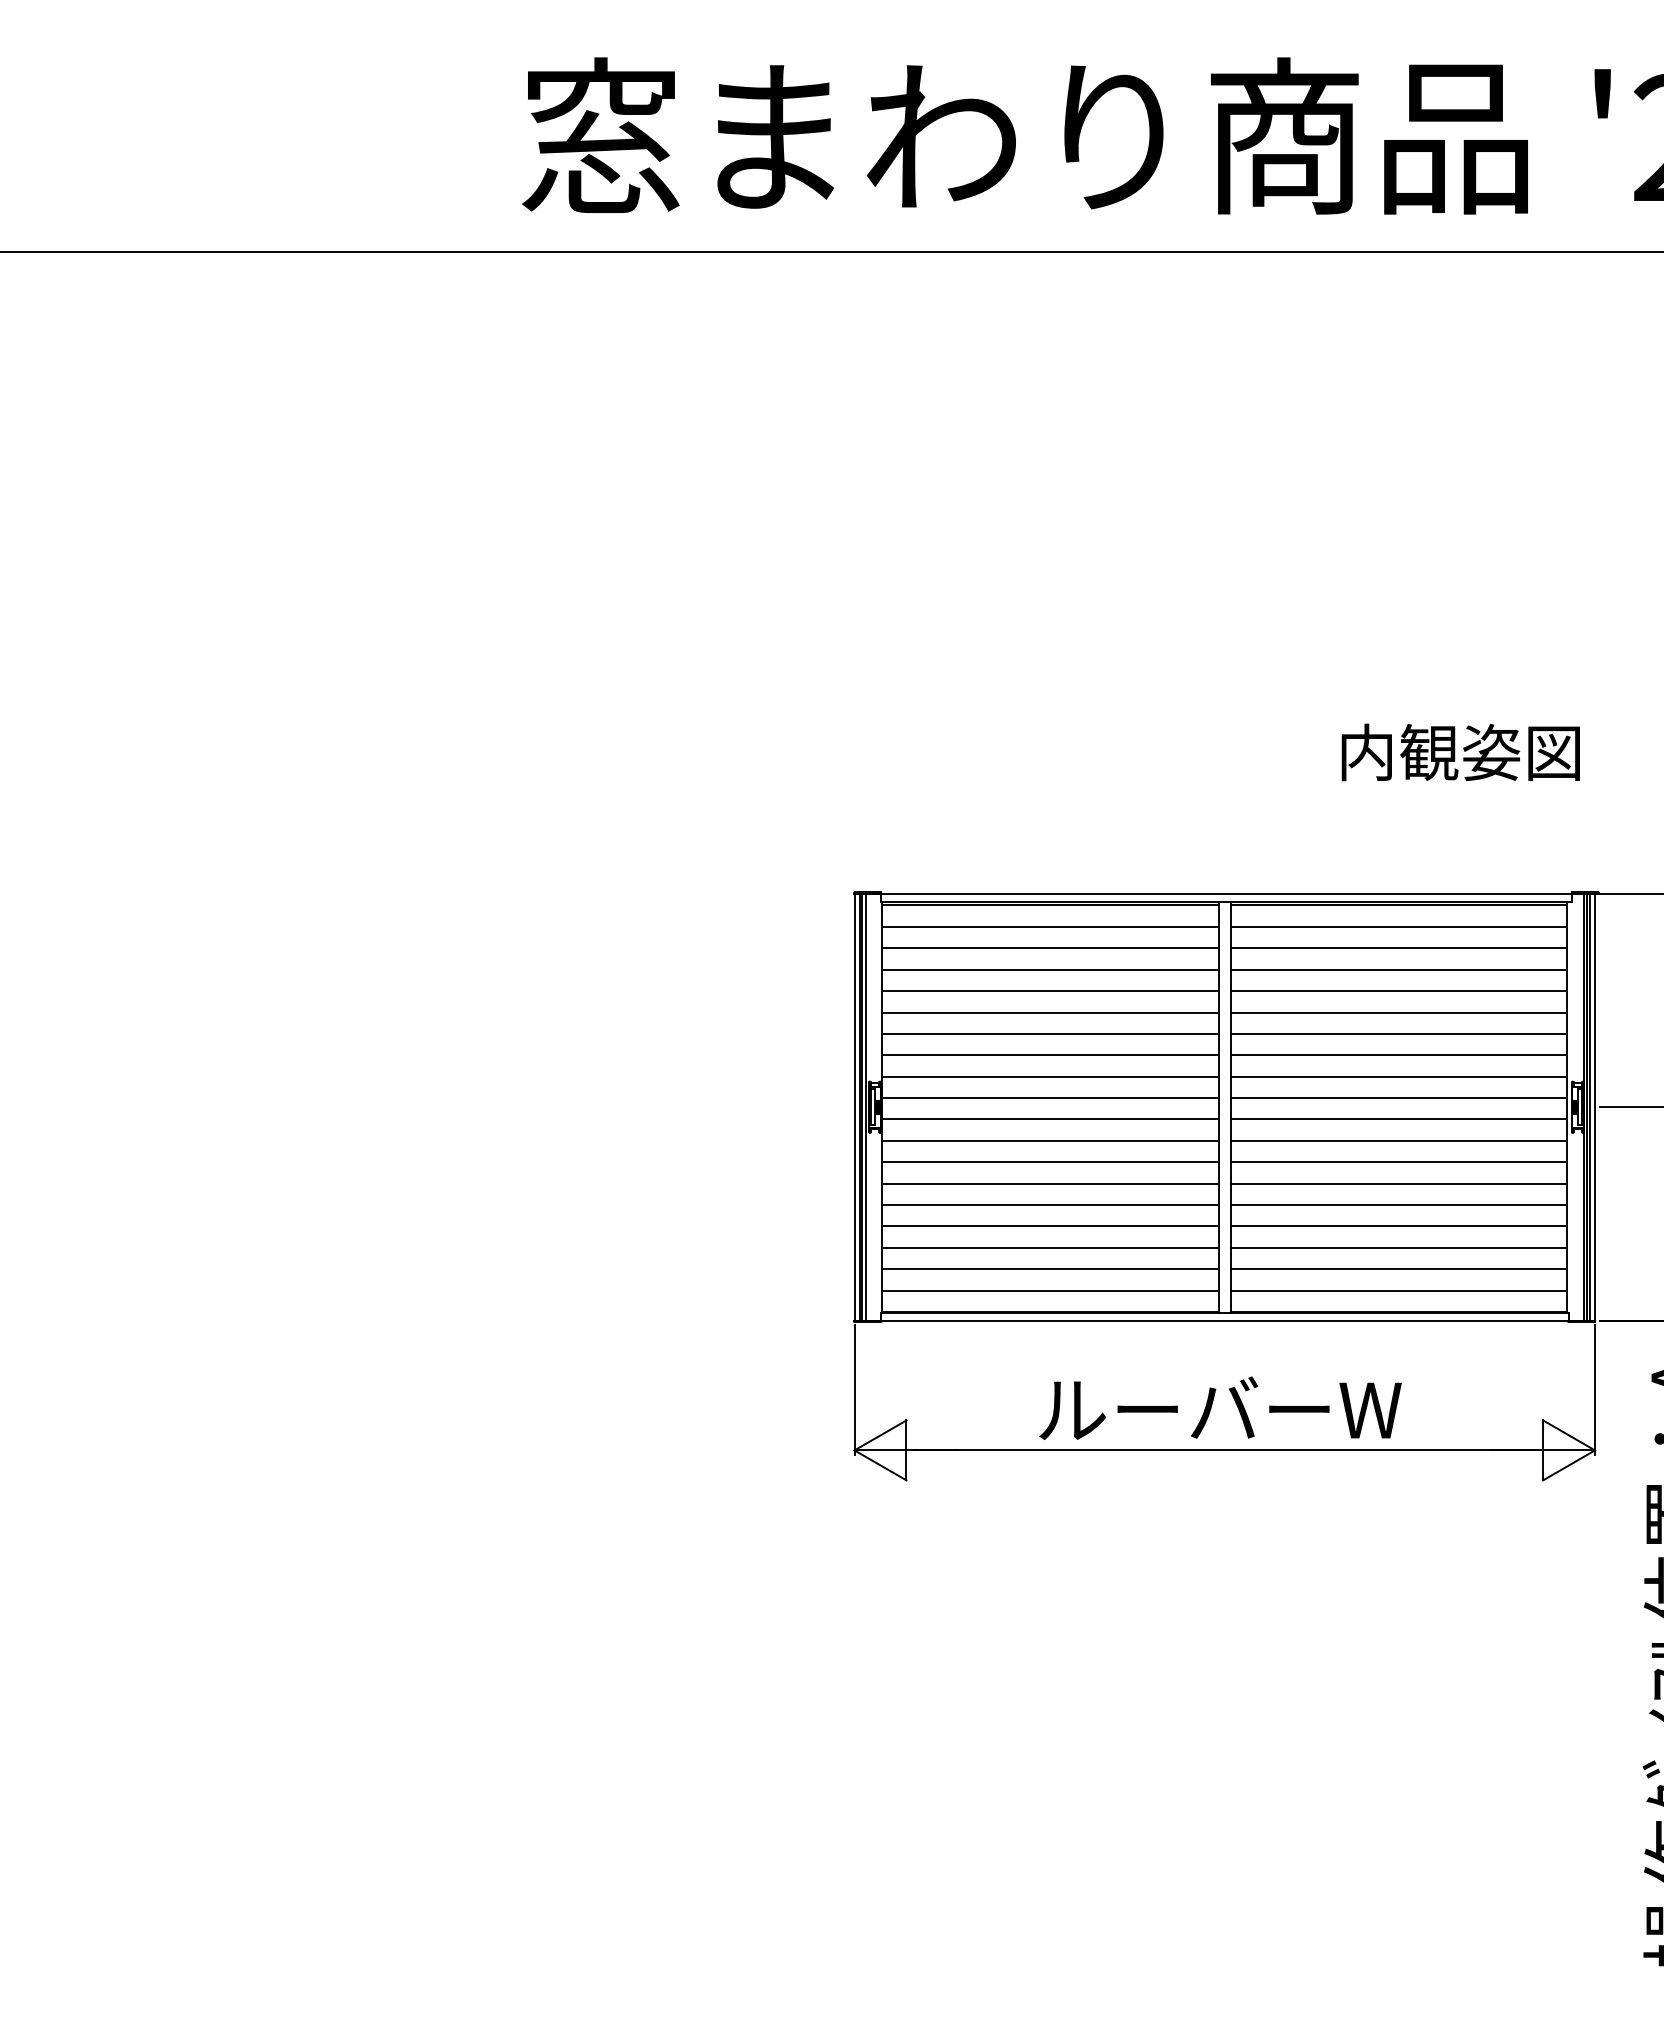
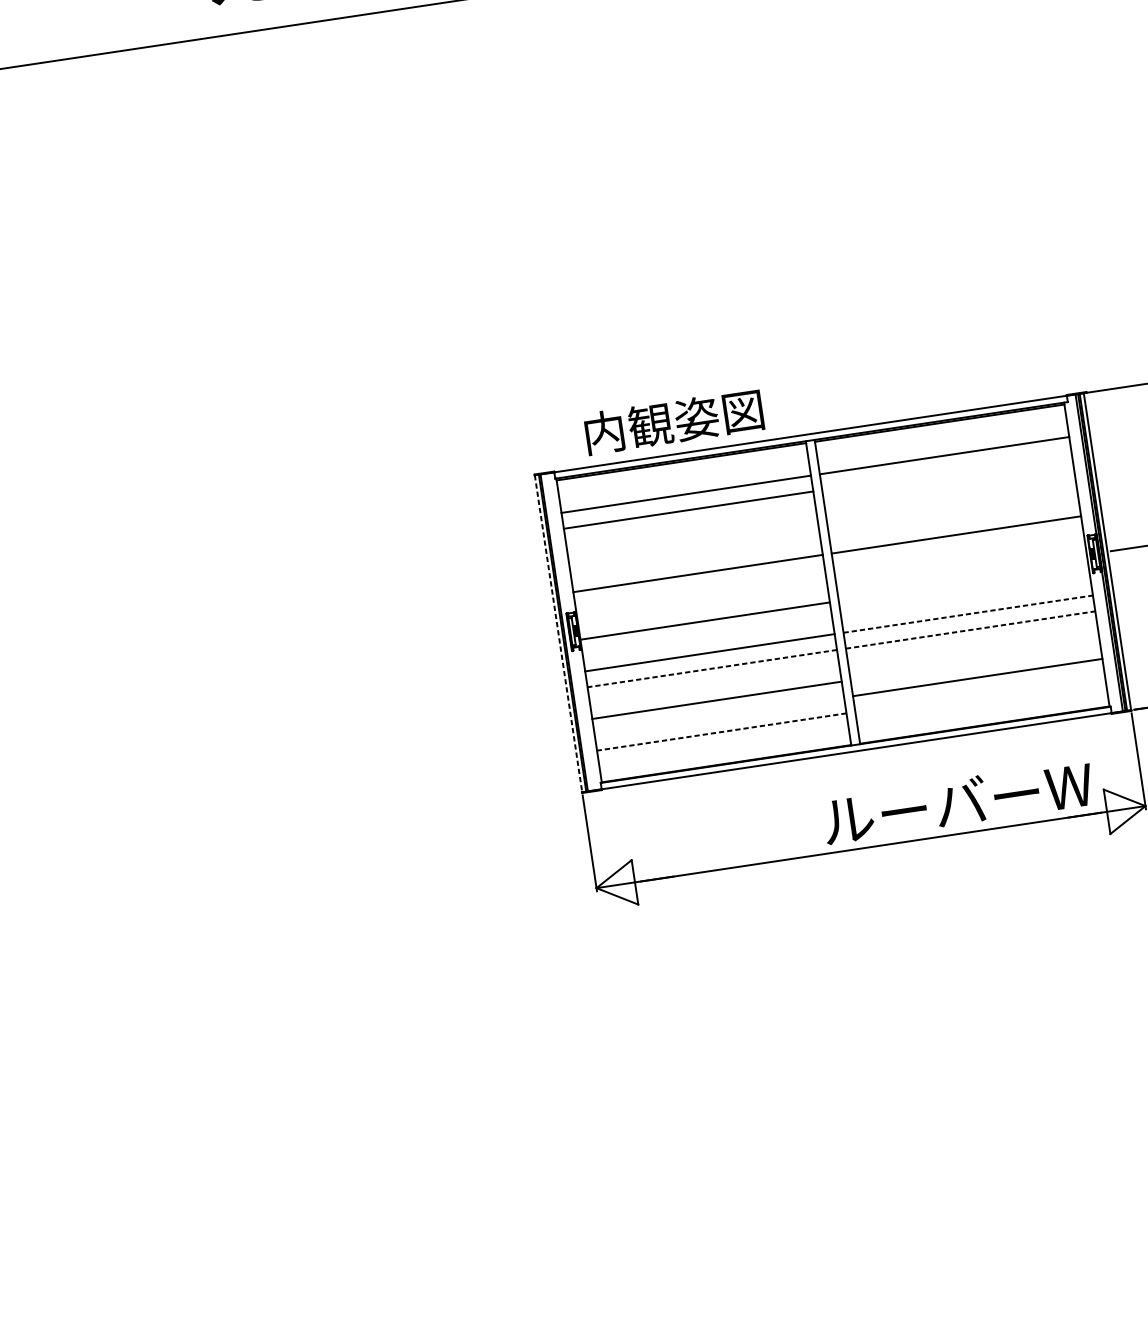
text: (1460, 752) -> (673, 421), moved
line: (1050, 927) -> (683, 478), removed
line: (1398, 927) -> (941, 440), removed
line: (1398, 969) -> (946, 471), removed
line: (1050, 991) -> (690, 526), removed
line: (1398, 991) -> (948, 487), removed
line: (1050, 1012) -> (693, 541), removed
line: (1398, 1012) -> (951, 503), removed
line: (1050, 1033) -> (695, 557), removed
line: (1398, 1033) -> (953, 518), removed
line: (1050, 1076) -> (700, 589), removed
line: (1398, 1076) -> (958, 550), removed
line: (1050, 1098) -> (702, 605), removed
line: (1398, 1098) -> (960, 566), removed
line: (854, 1107) -> (558, 633), solid -> dashed
line: (865, 1107) -> (566, 632), removed
line: (1398, 1119) -> (963, 582), removed
line: (1050, 1140) -> (707, 636), removed
line: (1398, 1140) -> (965, 598), removed
line: (1399, 1162) -> (968, 614), solid -> dashed
line: (1050, 1183) -> (712, 668), solid -> dashed
line: (1399, 1183) -> (970, 629), solid -> dashed
line: (1050, 1205) -> (714, 684), removed
line: (1398, 1205) -> (972, 646), removed
line: (1398, 1226) -> (974, 661), removed
line: (1050, 1247) -> (719, 715), removed
line: (1050, 1269) -> (721, 732), solid -> dashed
line: (1398, 1269) -> (979, 693), removed
line: (1050, 1290) -> (724, 747), removed
line: (1398, 1290) -> (982, 709), removed
text: (1220, 1407) -> (957, 801), moved

